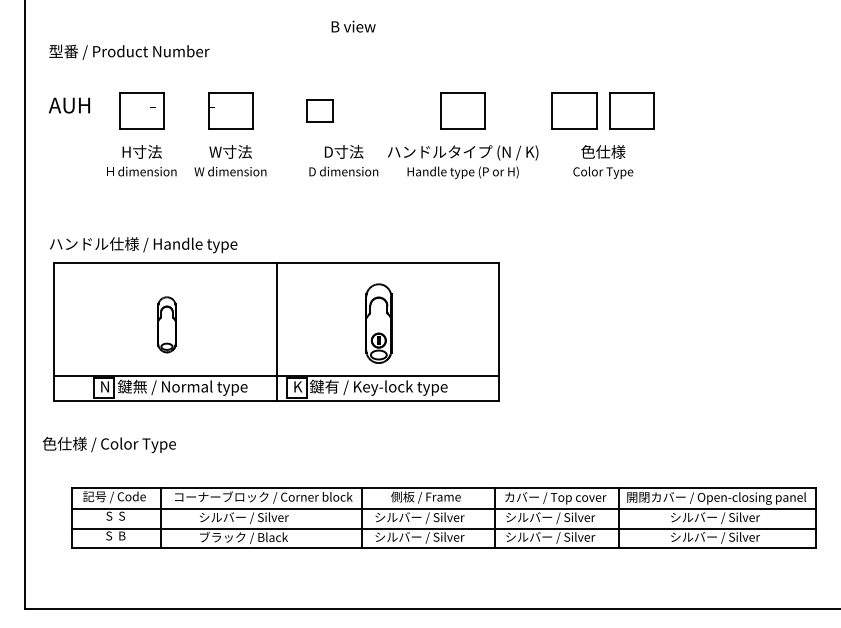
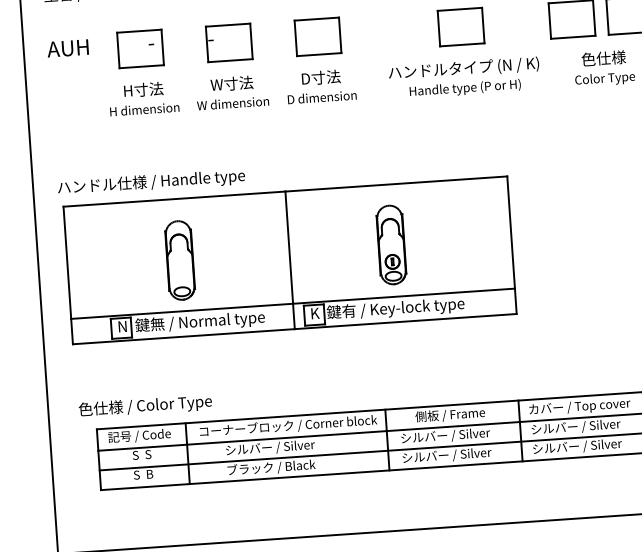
part: (319, 110) -> (317, 36), size x1.67
text: (343, 160) -> (321, 86), moved
part: (166, 324) -> (179, 260), size x1.43
text: (108, 445) -> (144, 406), moved

